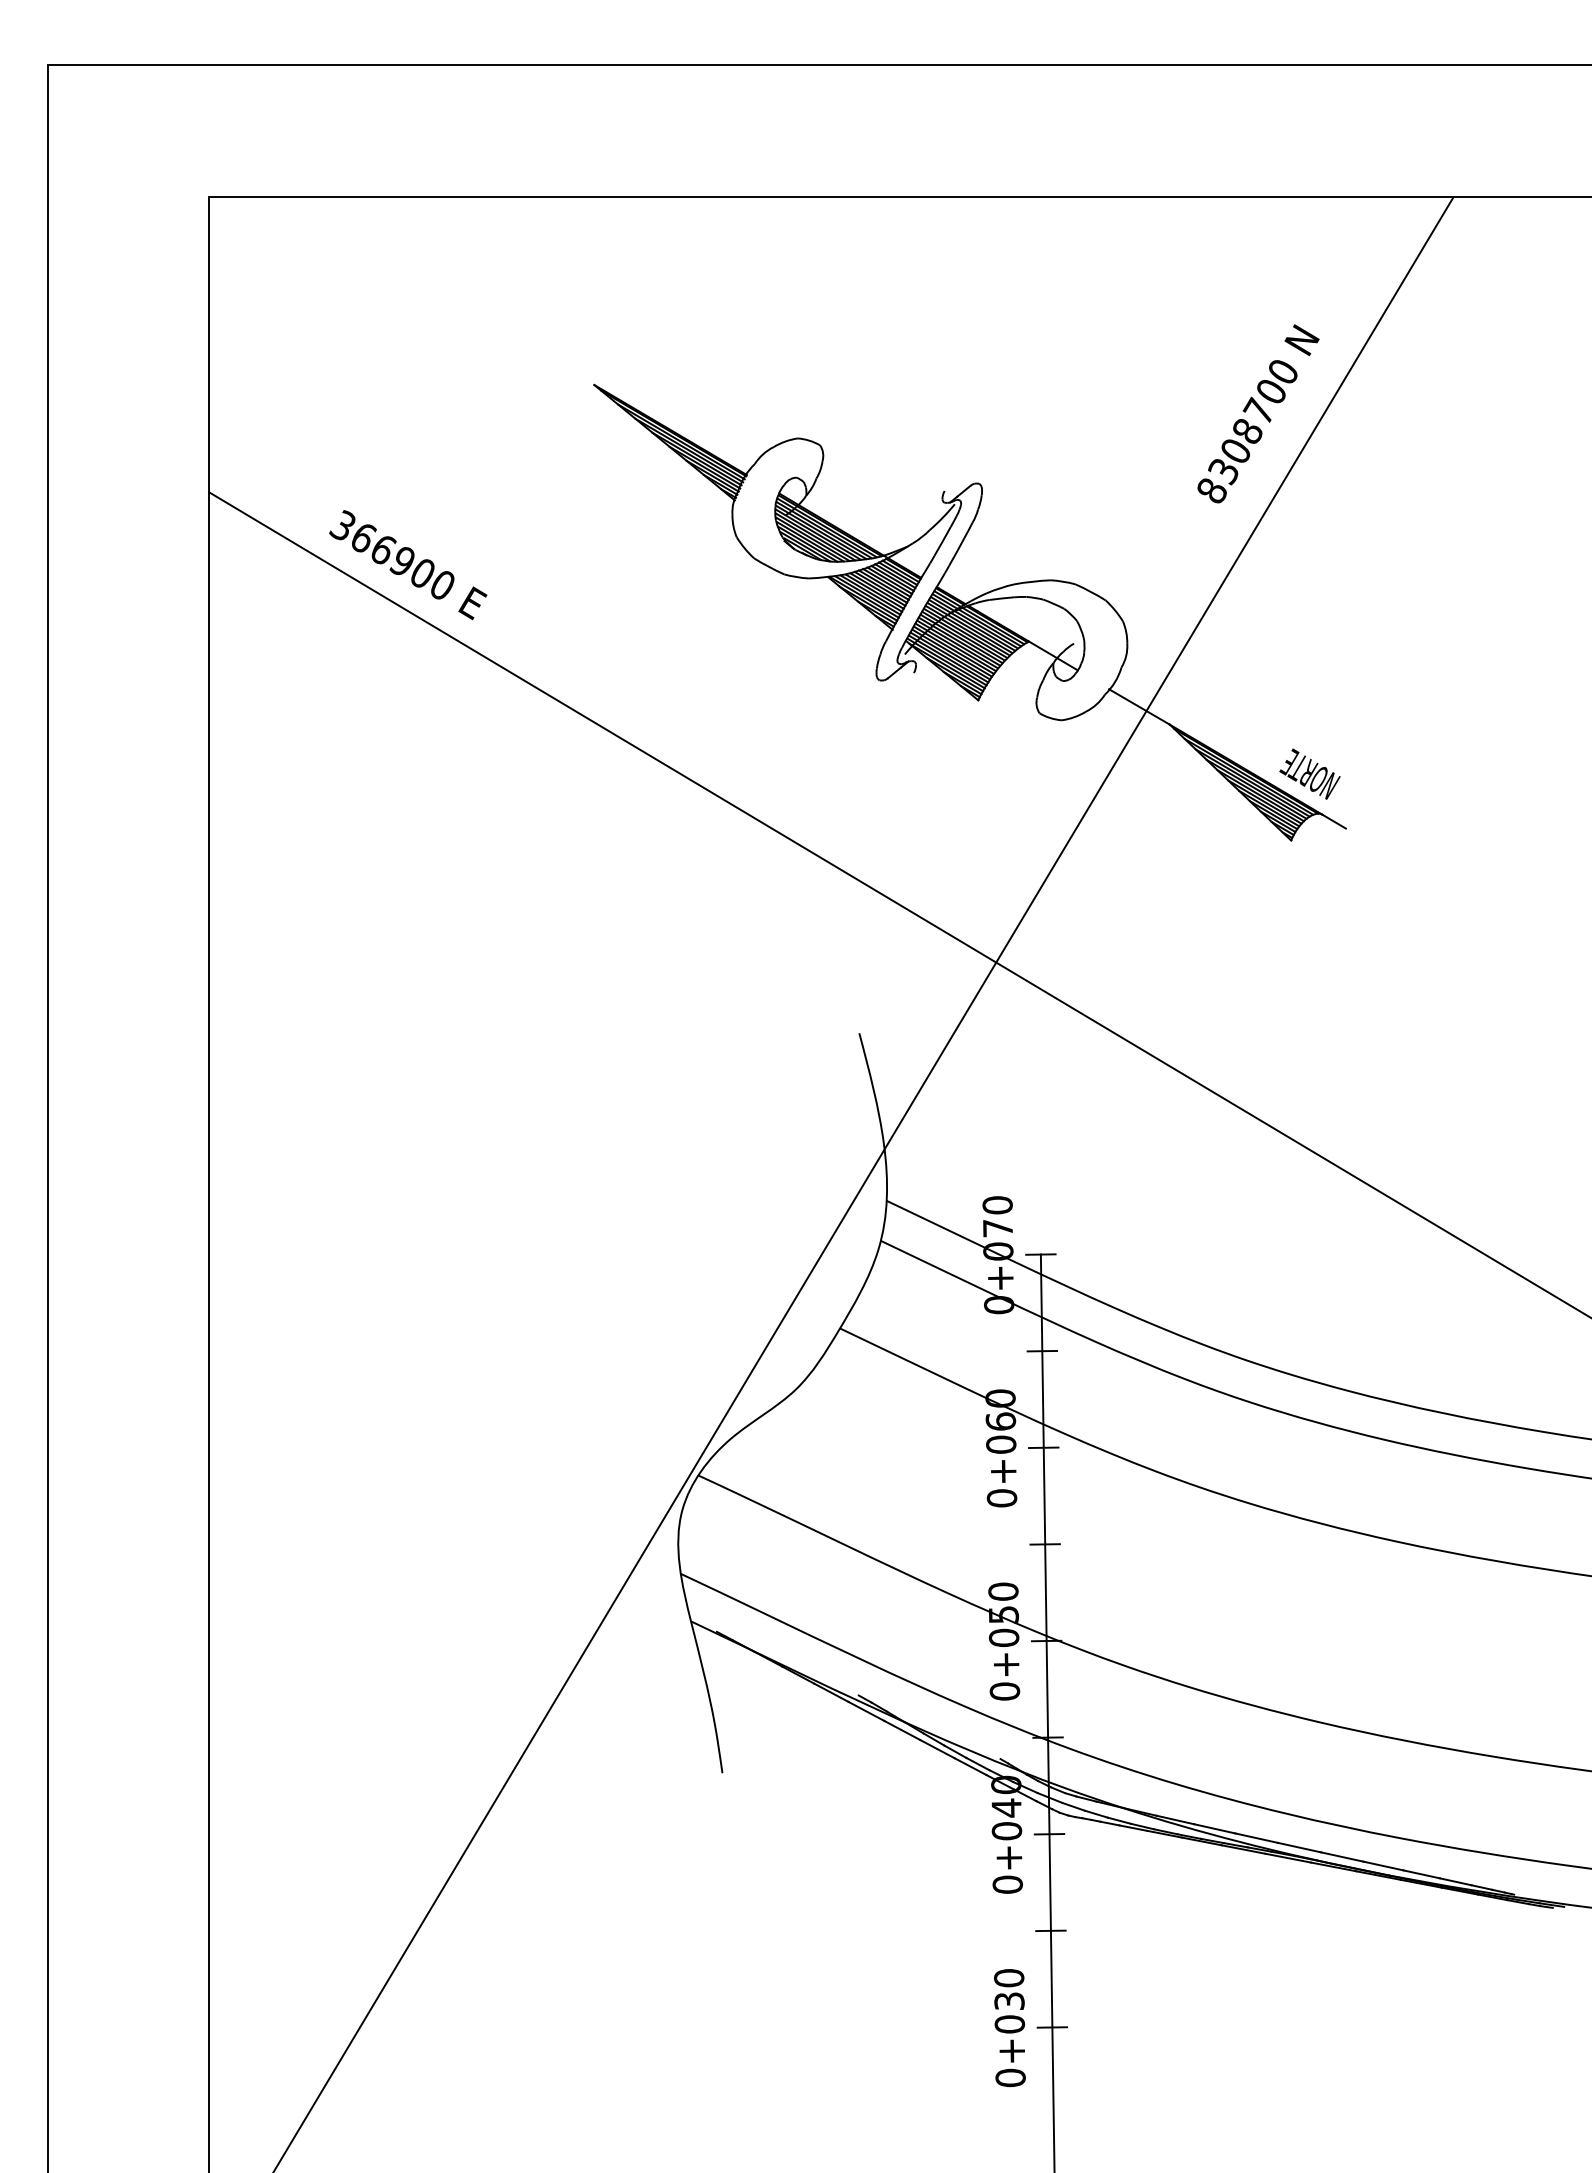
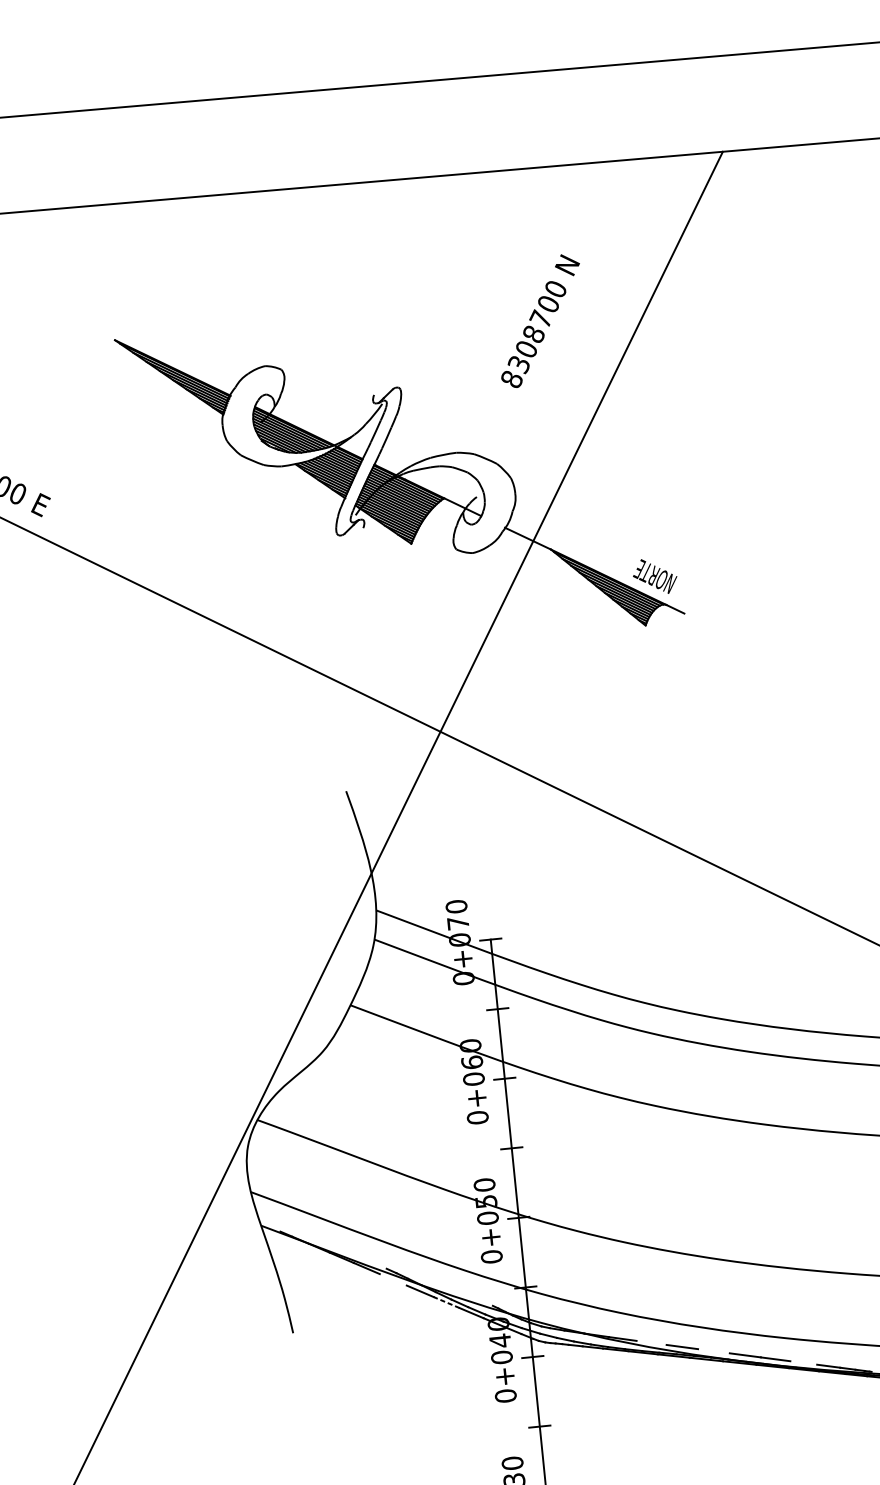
text: (1258, 413) -> (540, 320), moved
line: (866, 1710) -> (393, 1279), removed
line: (936, 1748) -> (446, 1302), solid -> dashed
line: (1214, 1828) -> (651, 1342), removed
line: (1299, 1847) -> (713, 1351), removed
line: (1421, 1874) -> (803, 1363), removed

